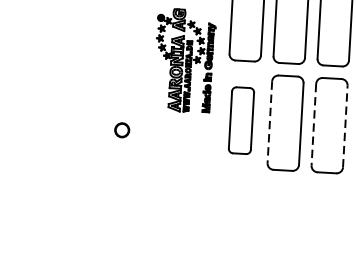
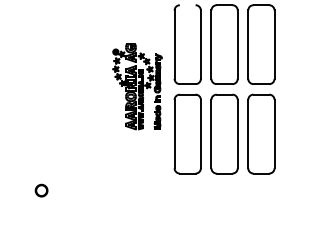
part: (241, 119) -> (187, 133), size x1.43
line: (269, 122) -> (211, 134), dashed -> solid
line: (314, 125) -> (248, 134), dashed -> solid
line: (345, 125) -> (274, 133), dashed -> solid
part: (122, 130) -> (41, 190), moved

